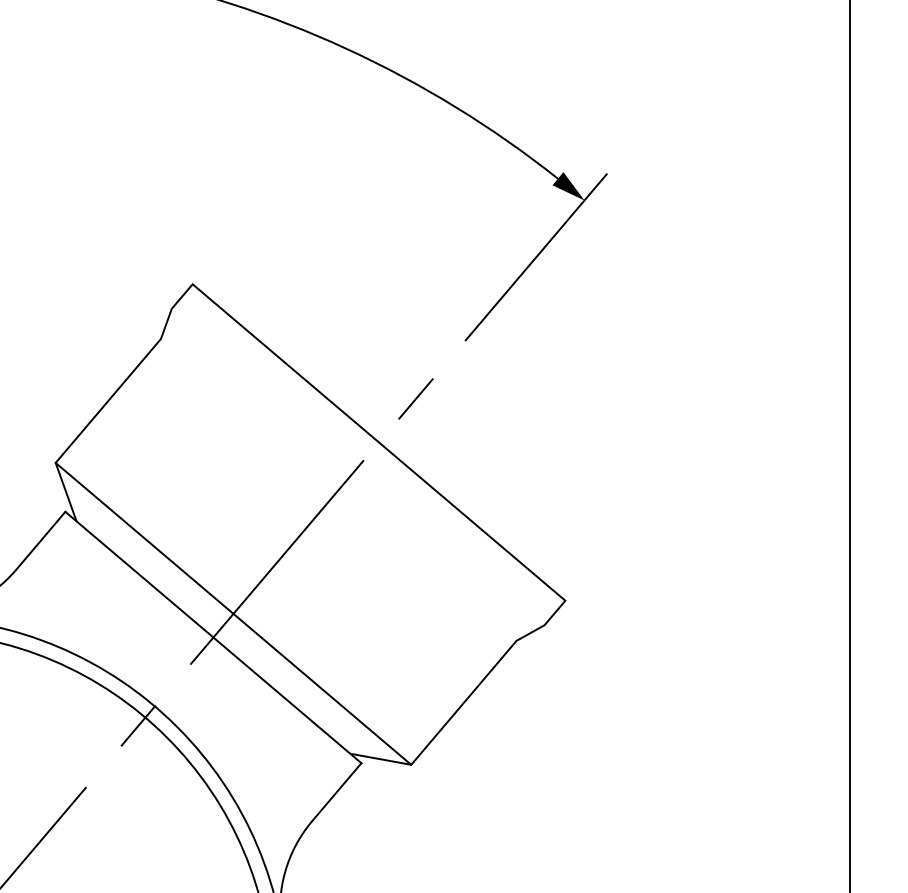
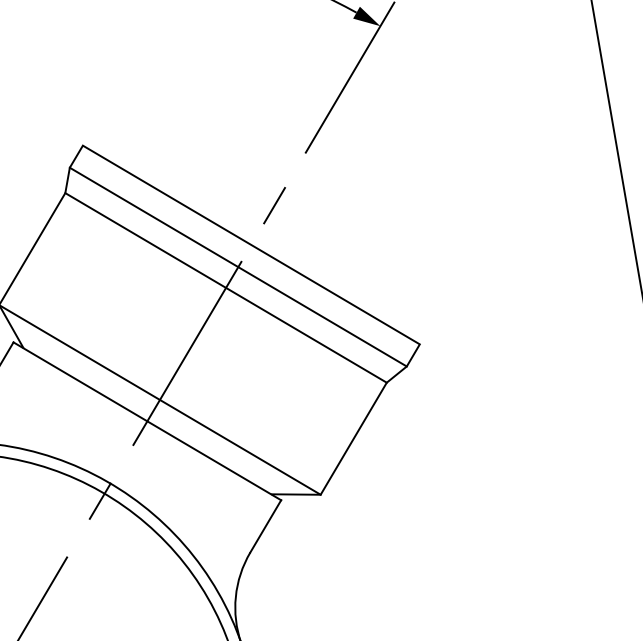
line: (357, 466) -> (237, 266), added
line: (338, 489) -> (225, 287), added

